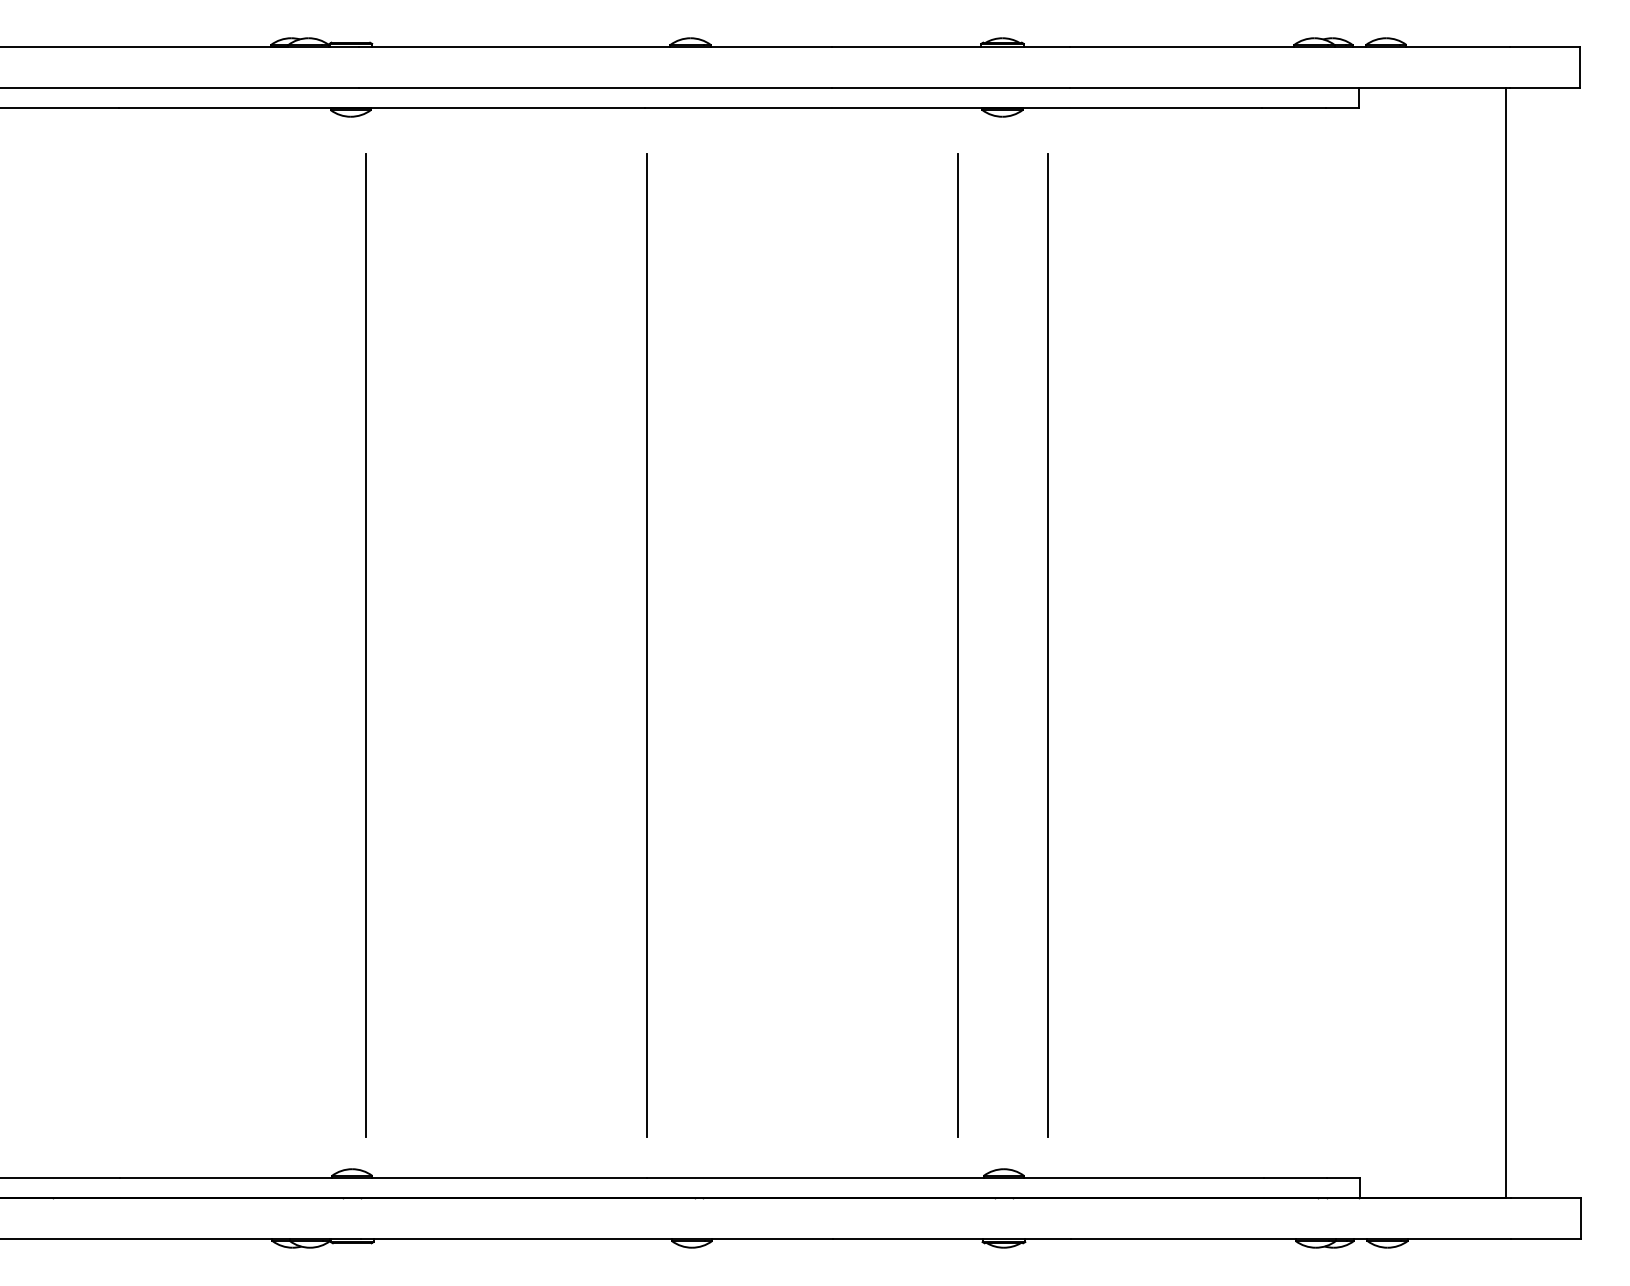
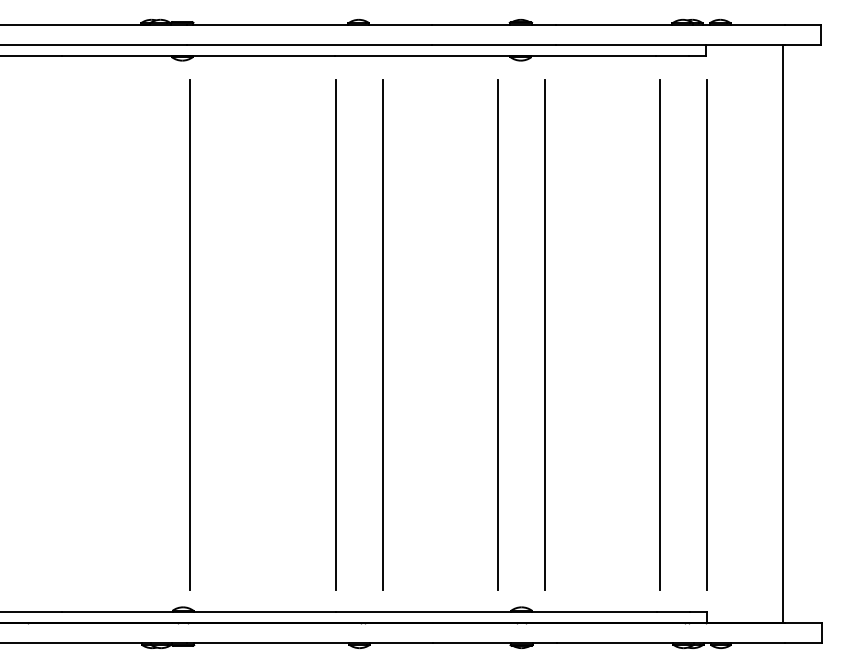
line: (736, 643) -> (382, 334), added
line: (1271, 643) -> (660, 334), added
line: (1359, 643) -> (706, 334), added

